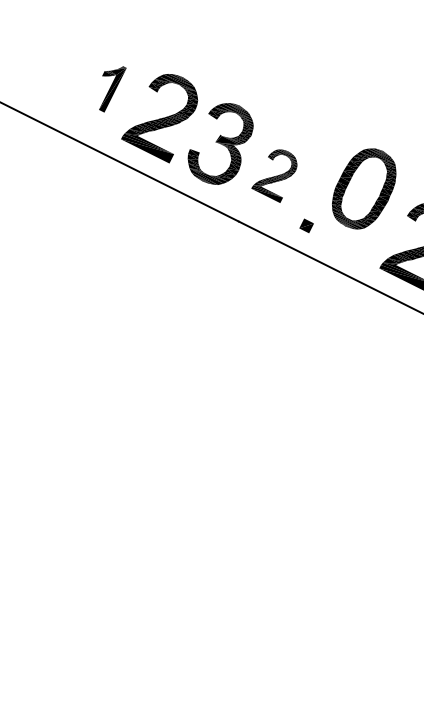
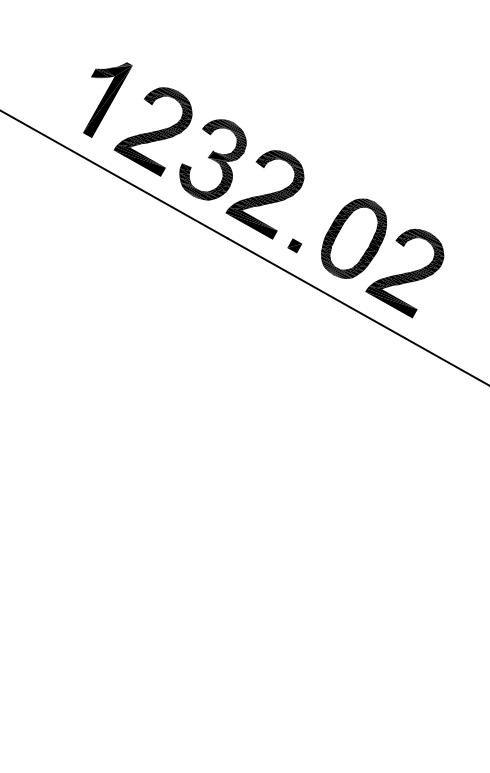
part: (112, 88) -> (107, 99), size x1.67
part: (273, 176) -> (264, 194), size x1.67
part: (363, 188) -> (353, 238), moved

